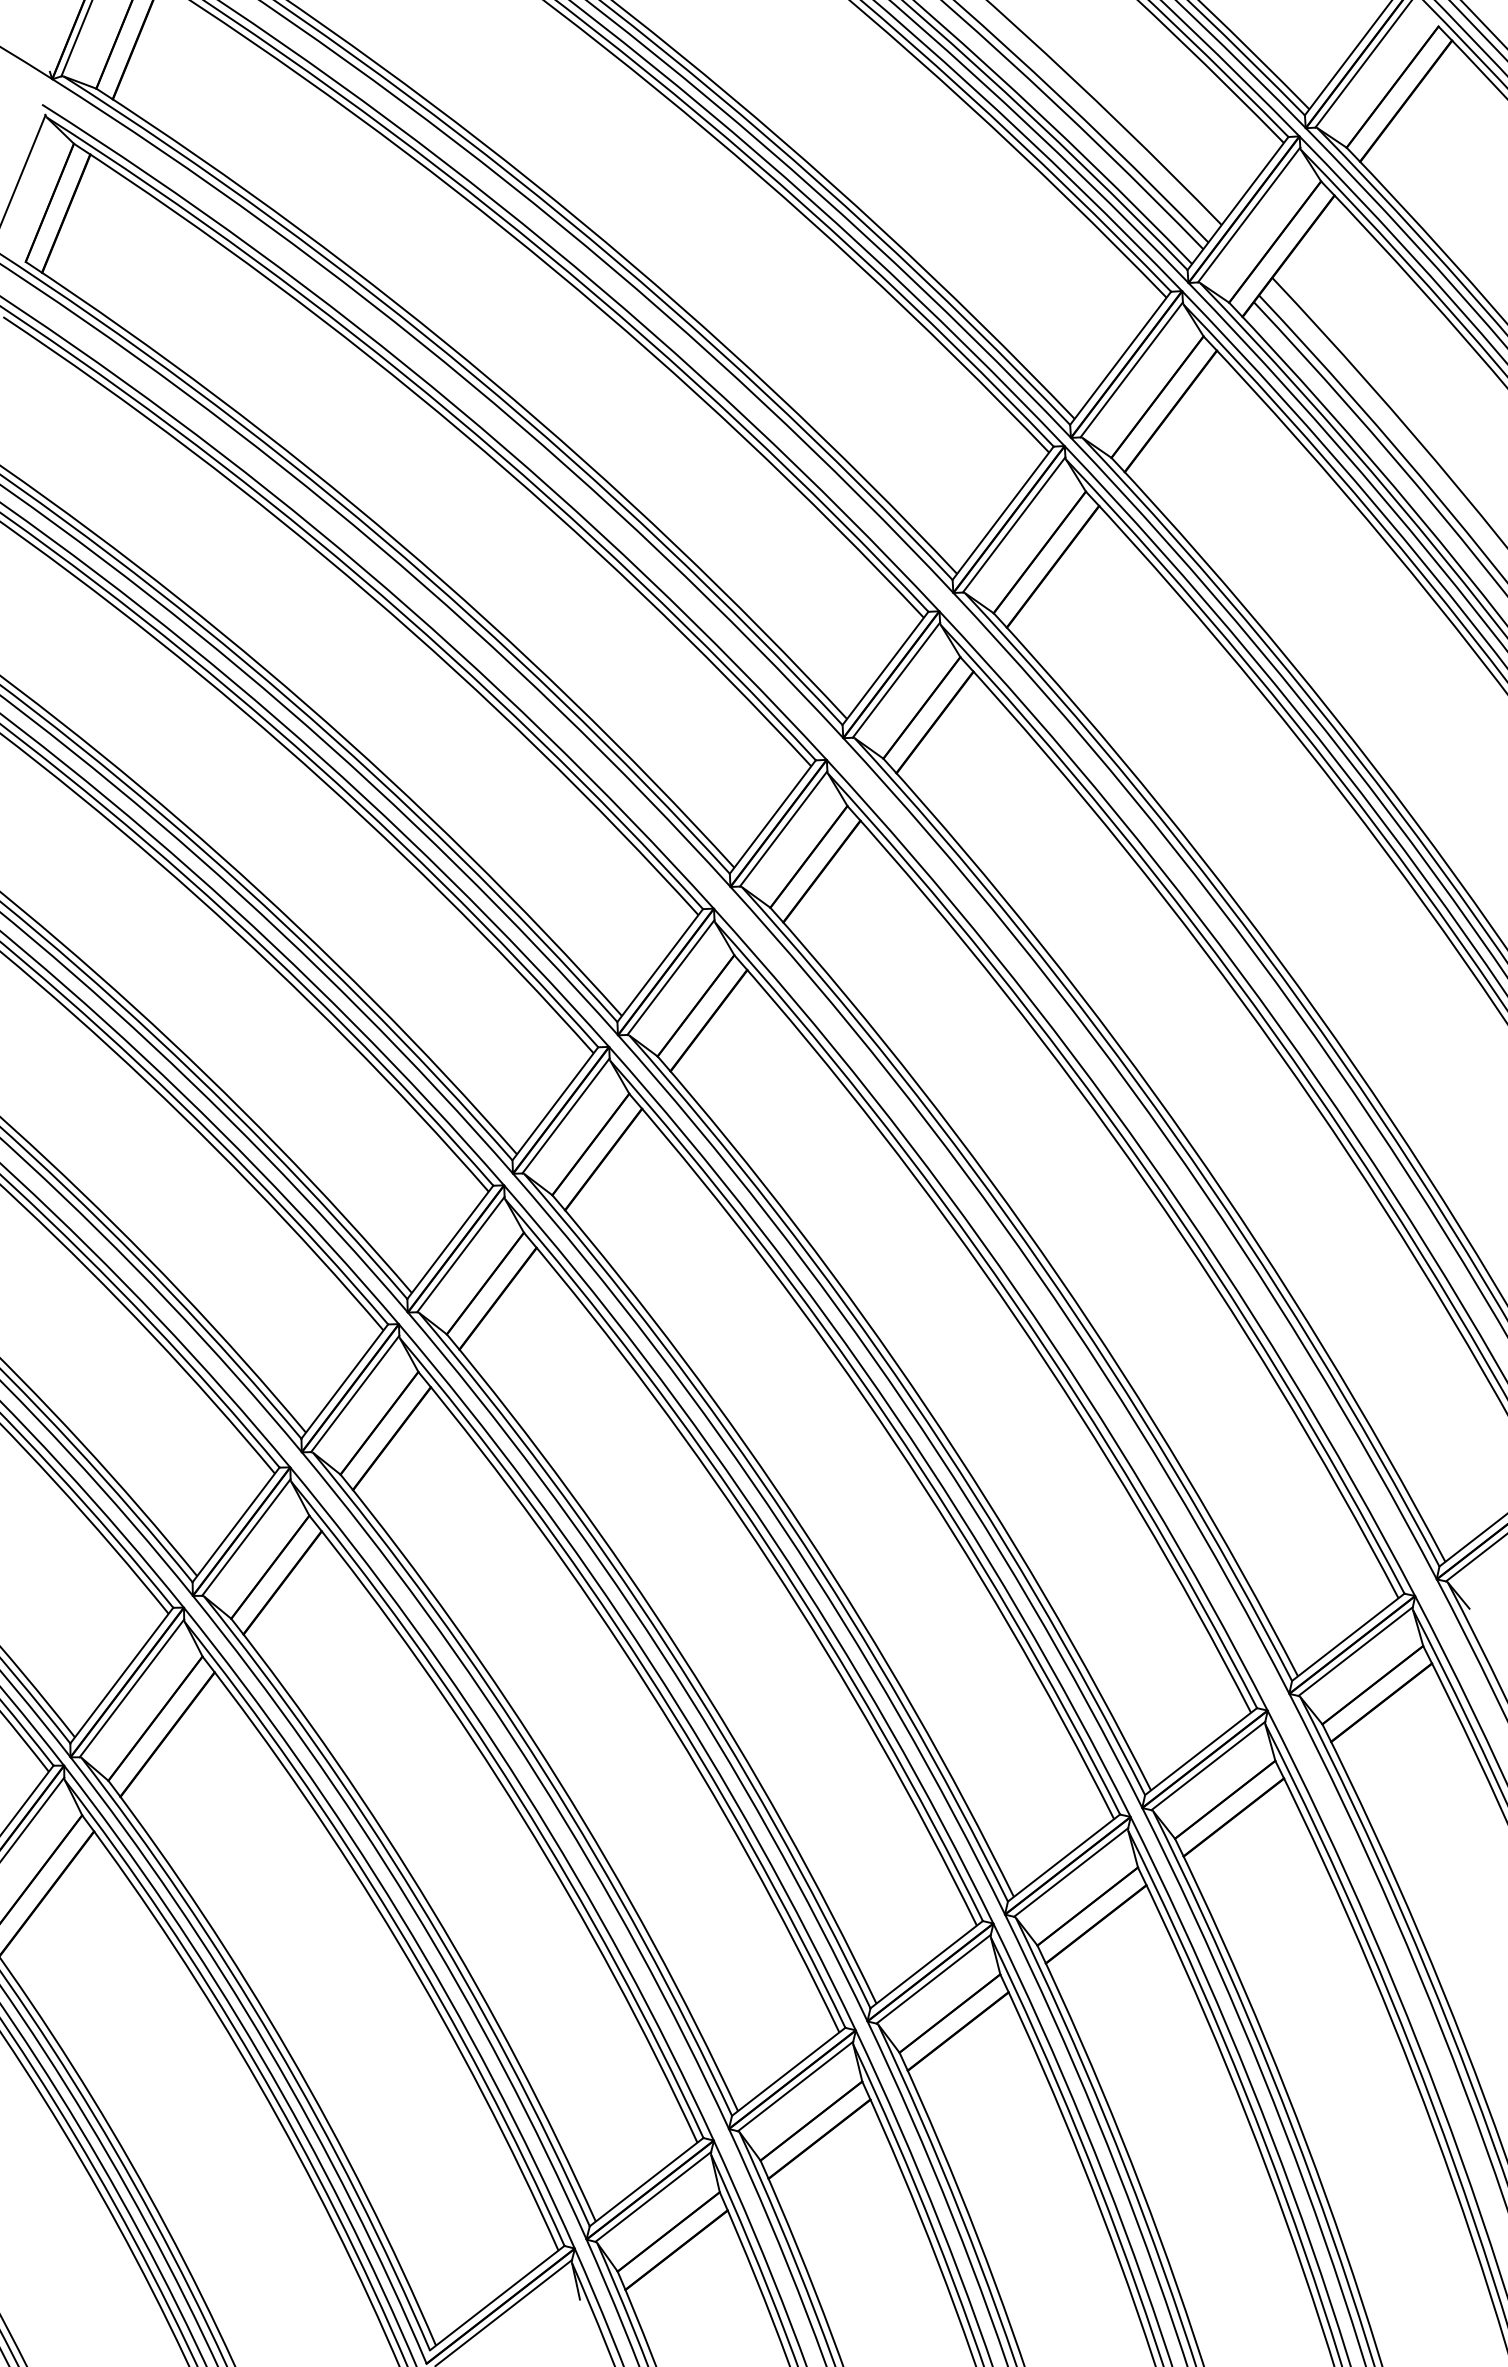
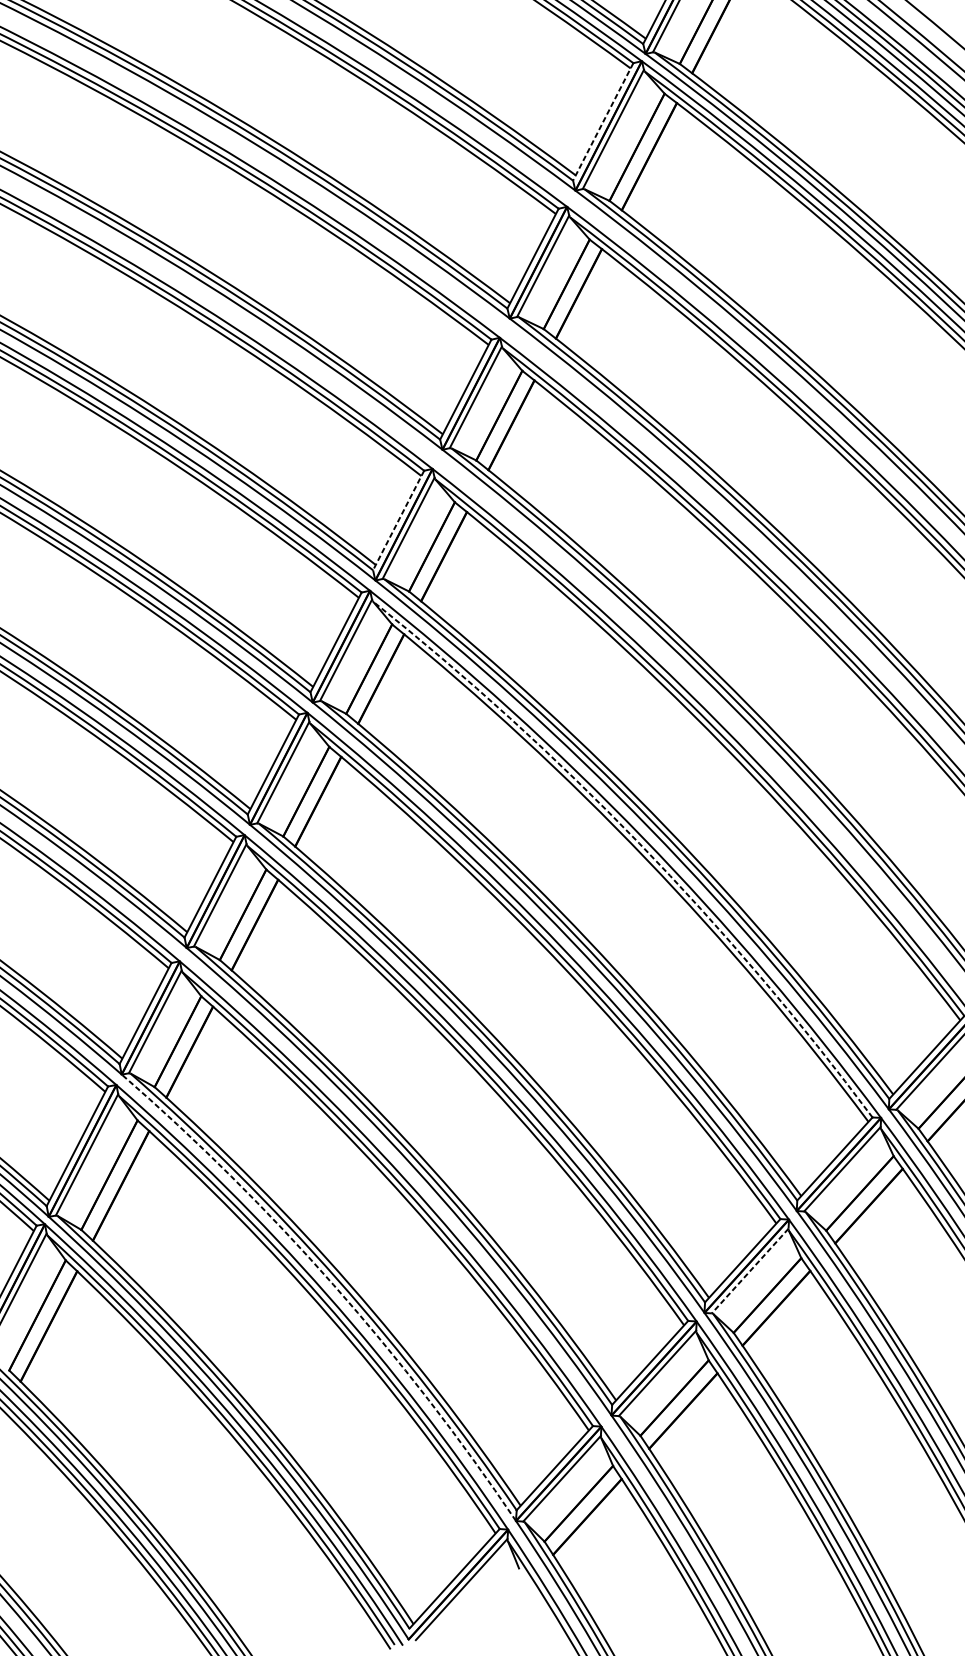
line: (1003, 513) -> (603, 122), solid -> dashed
line: (660, 965) -> (398, 520), solid -> dashed
arc: (889, 1421) -> (639, 843), solid -> dashed
arc: (410, 1904) -> (333, 1284), solid -> dashed
line: (933, 1979) -> (750, 1271), solid -> dashed

